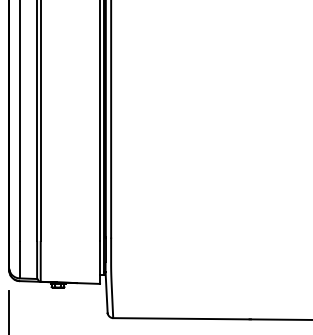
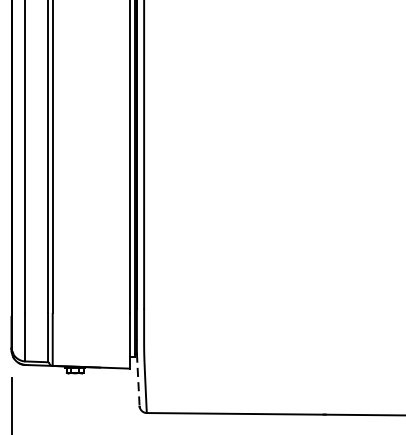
line: (106, 293) -> (138, 381), solid -> dashed

